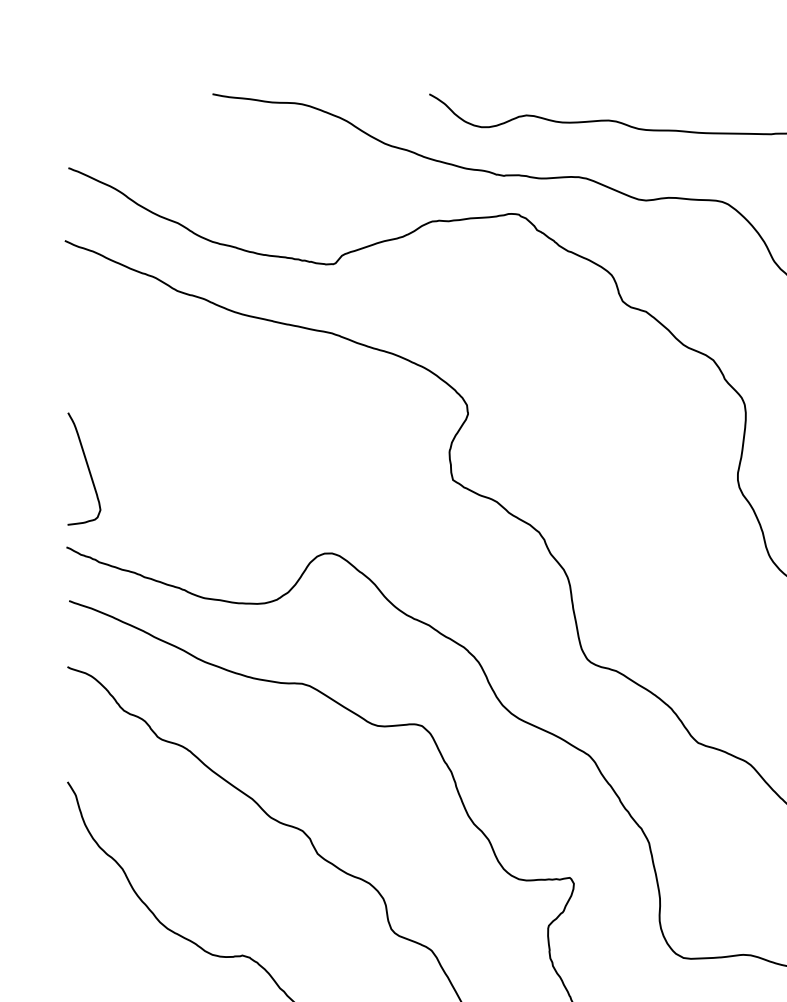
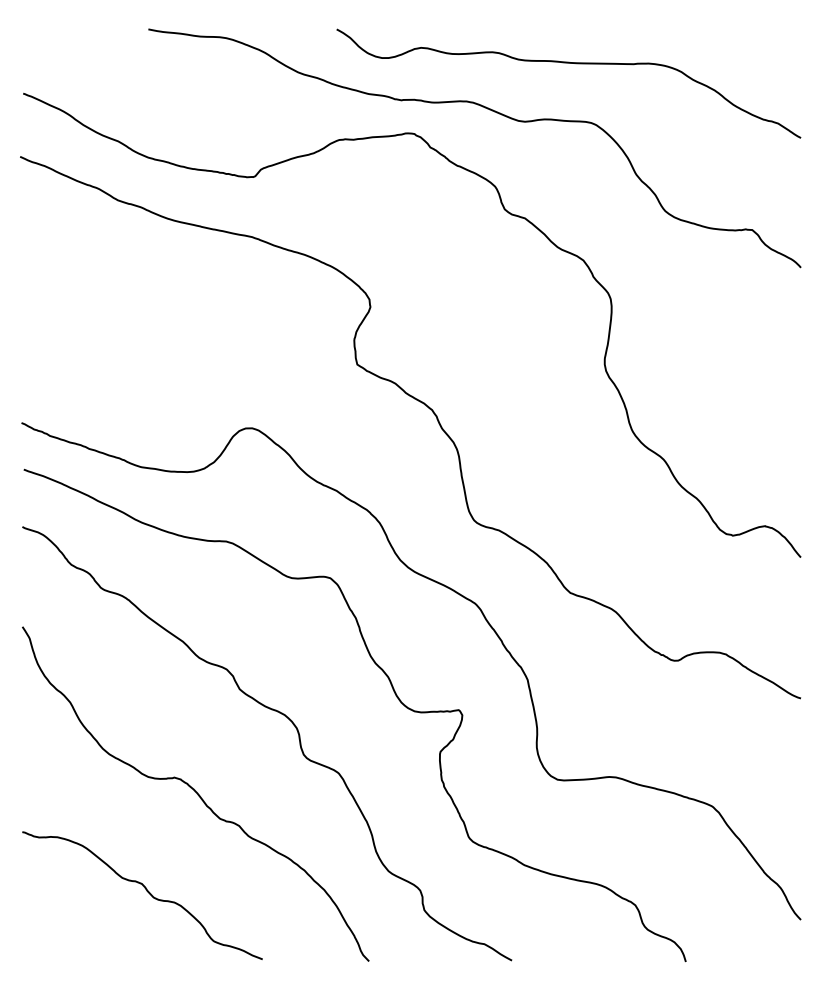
curve: (87, 468) -> (39, 354), removed

